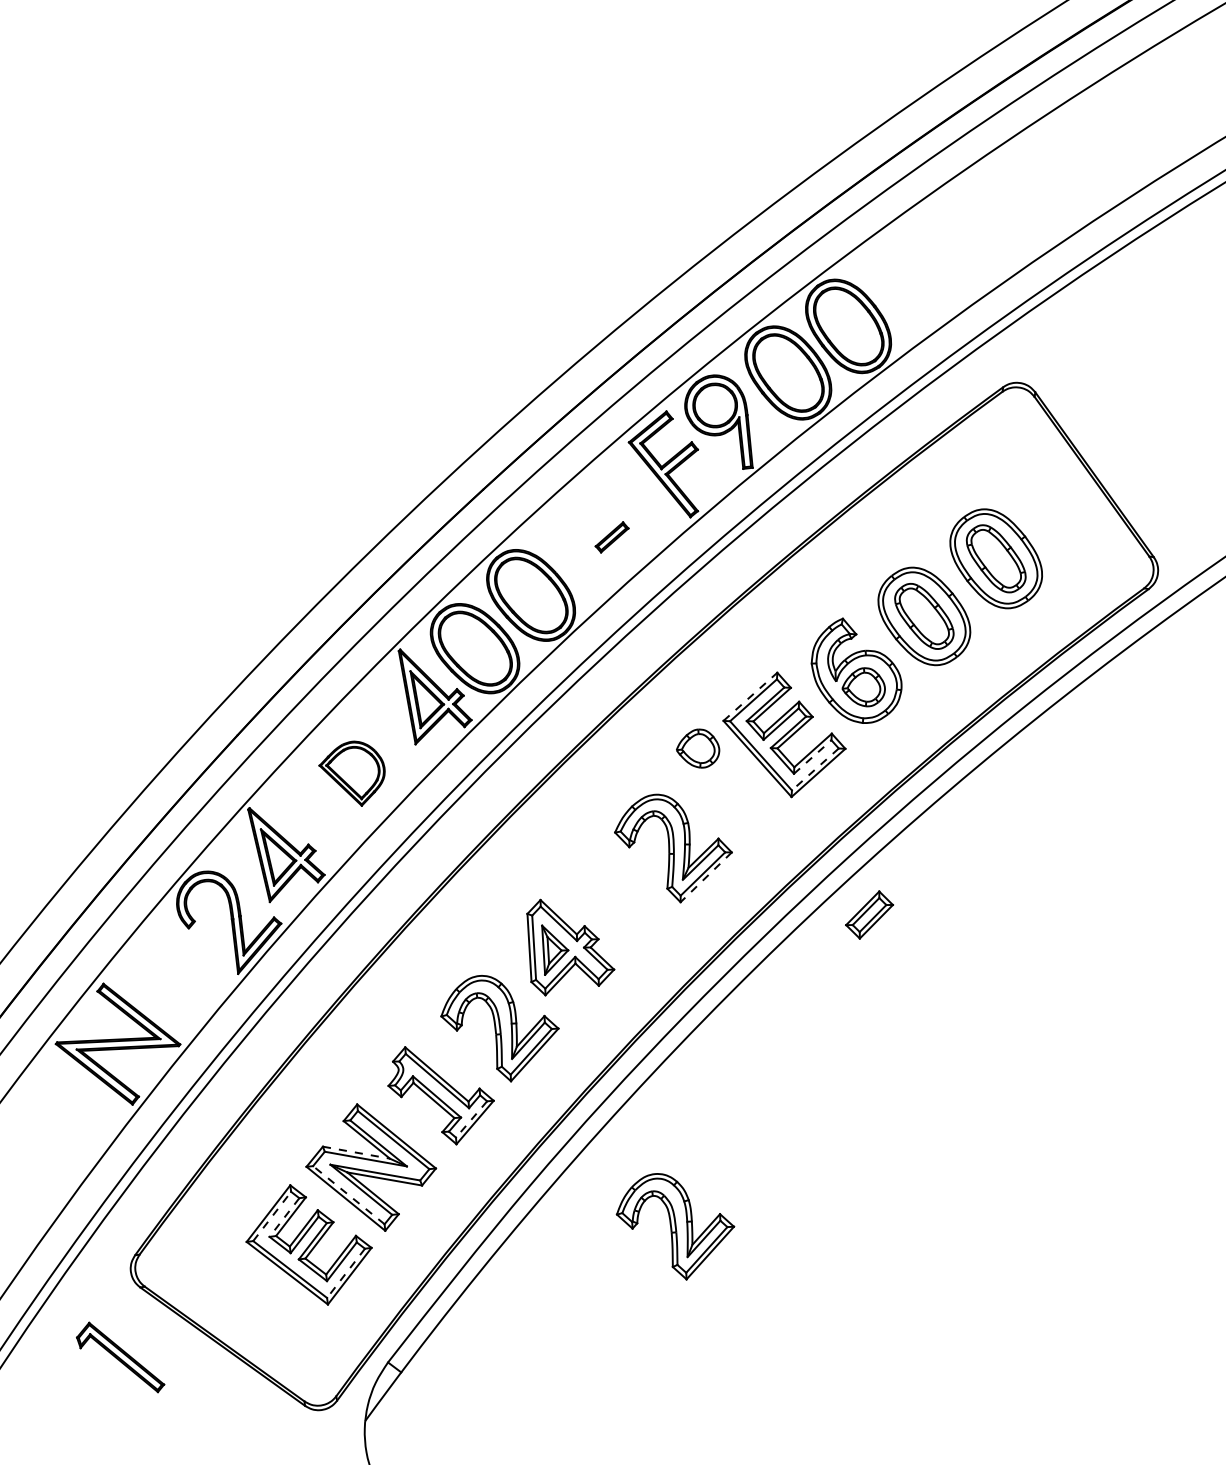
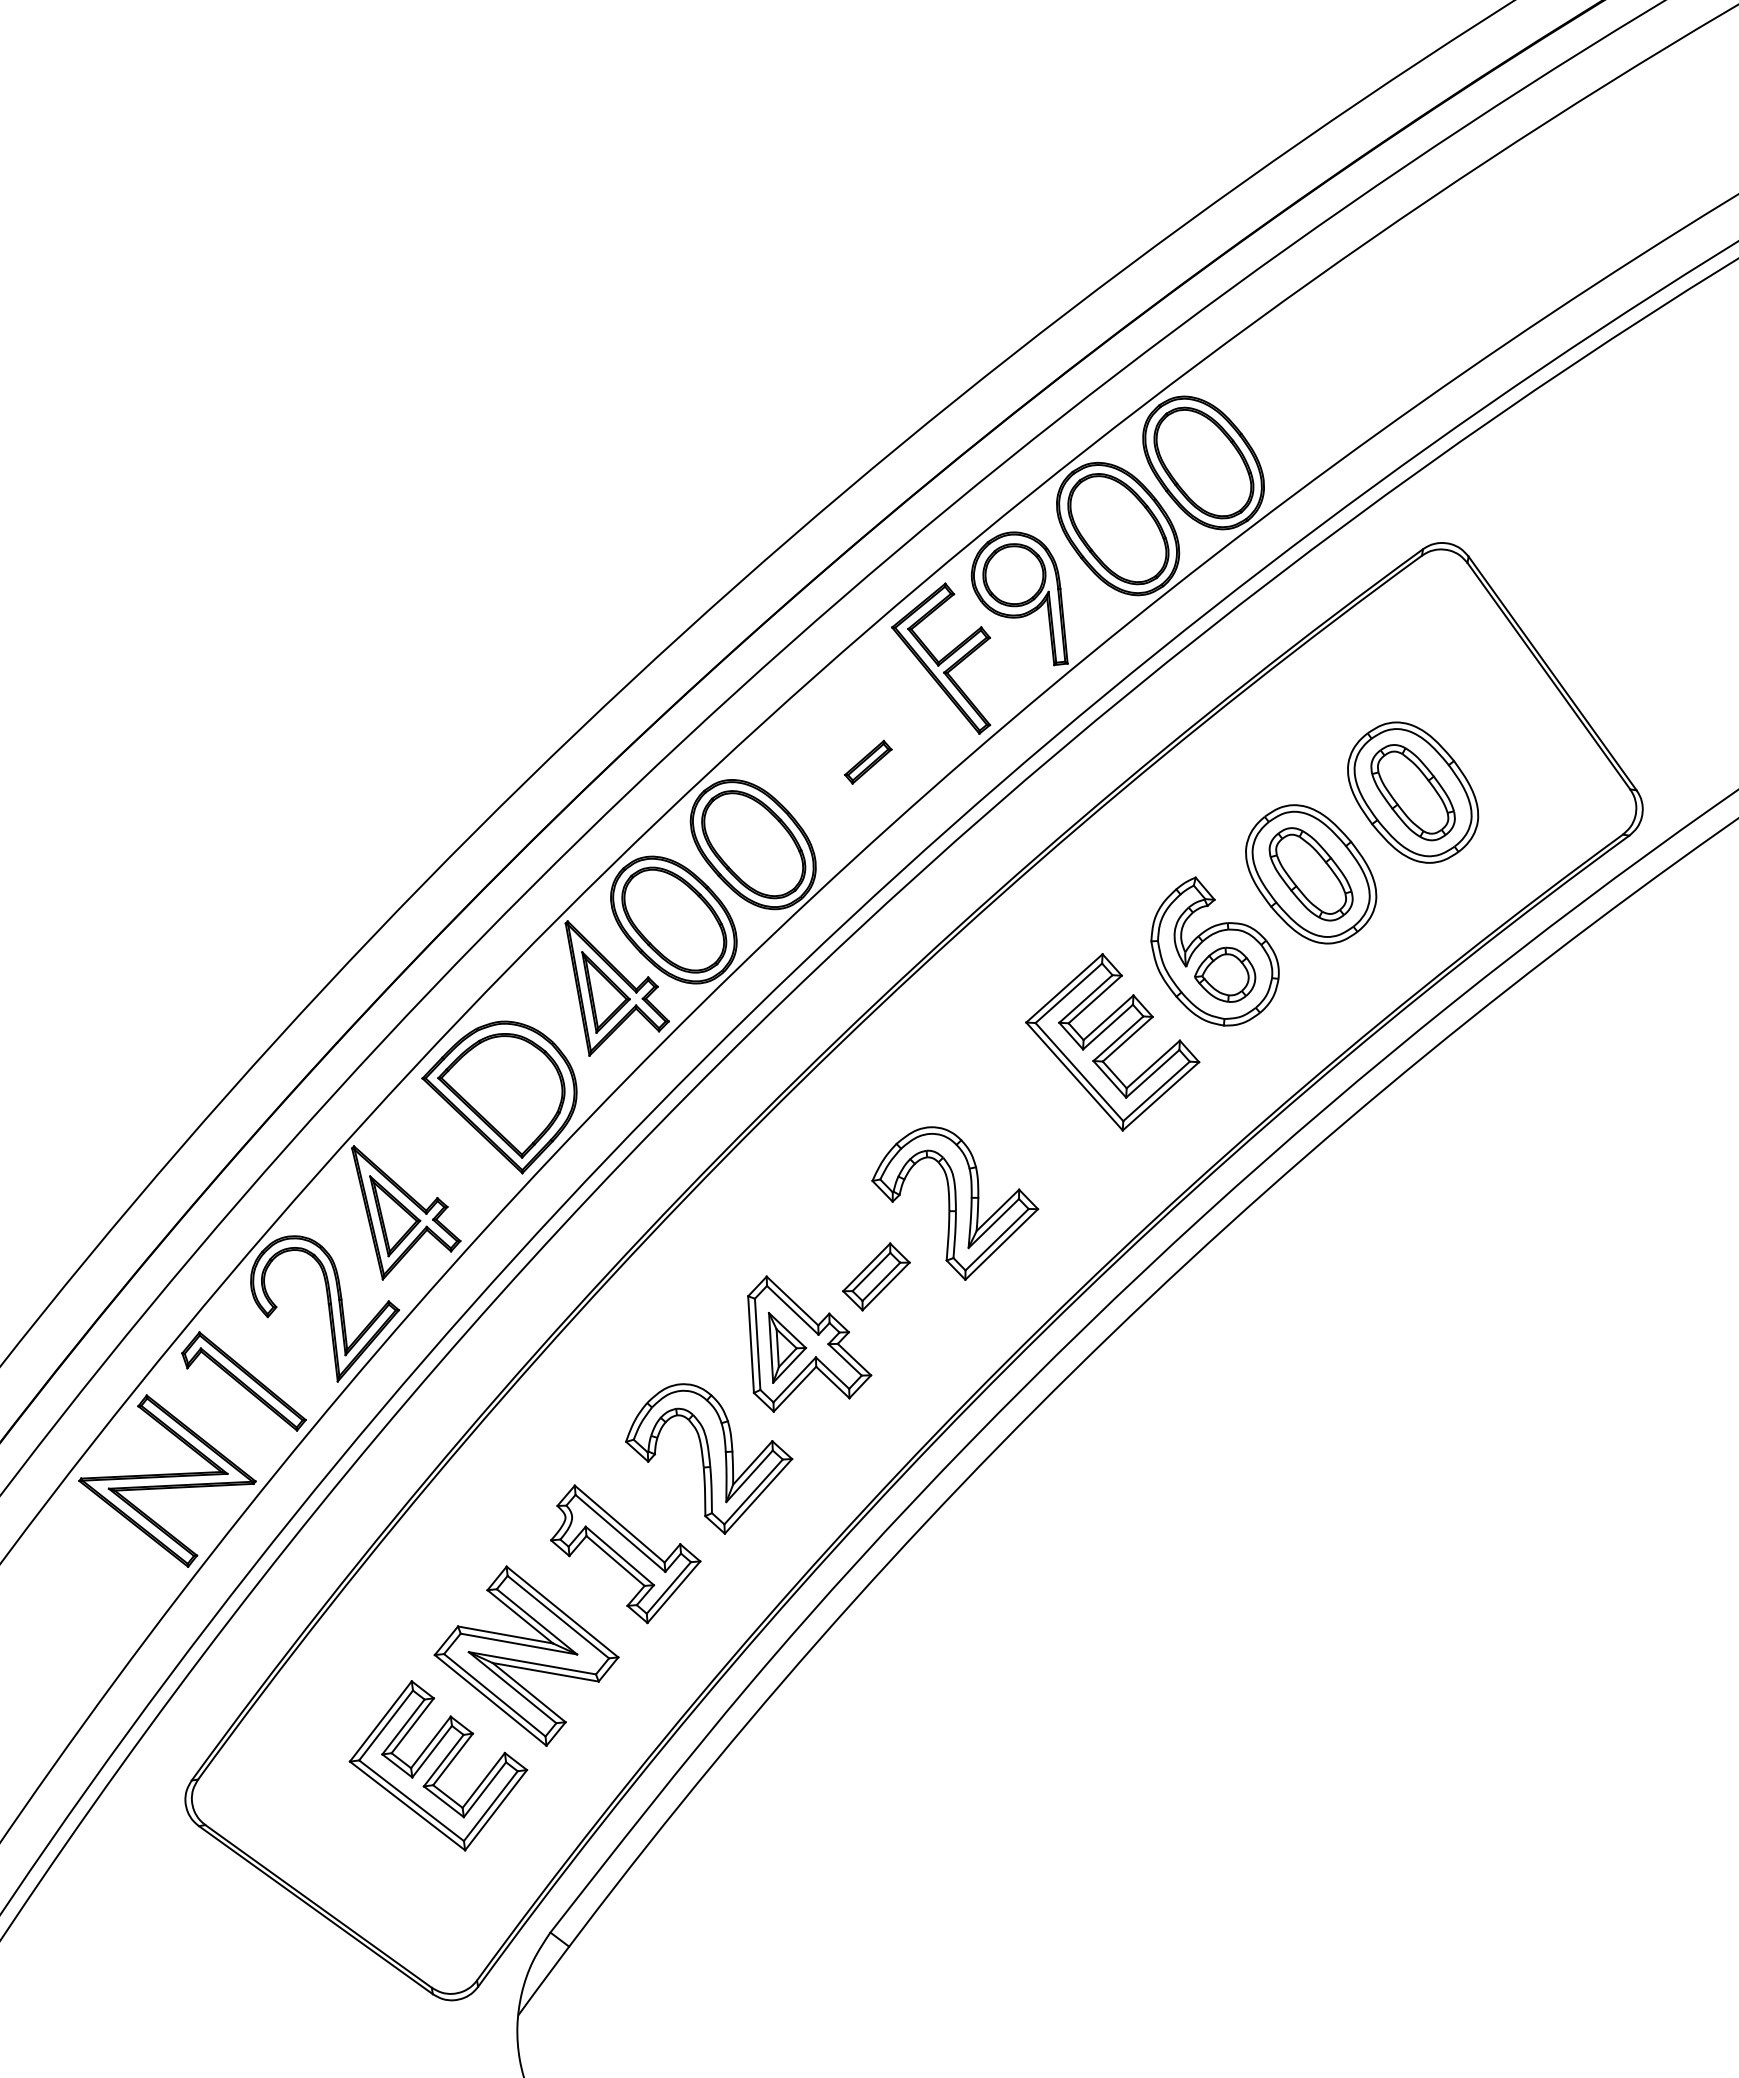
line: (750, 696) -> (1064, 988), dashed -> solid
part: (698, 748) -> (990, 1061), removed
line: (812, 756) -> (1152, 1073), dashed -> solid
line: (815, 769) -> (1156, 1091), dashed -> solid
part: (352, 773) -> (499, 1097), size x1.67
line: (706, 877) -> (1001, 1244), dashed -> solid
part: (869, 914) -> (876, 1276), moved
line: (471, 1119) -> (668, 1587), dashed -> solid
line: (357, 1153) -> (506, 1635), dashed -> solid
line: (348, 1194) -> (494, 1694), dashed -> solid
line: (272, 1216) -> (386, 1725), dashed -> solid
line: (284, 1217) -> (403, 1726), dashed -> solid
part: (675, 1226) -> (958, 1739), removed
line: (345, 1273) -> (490, 1806), dashed -> solid
part: (120, 1357) -> (243, 1381), moved

